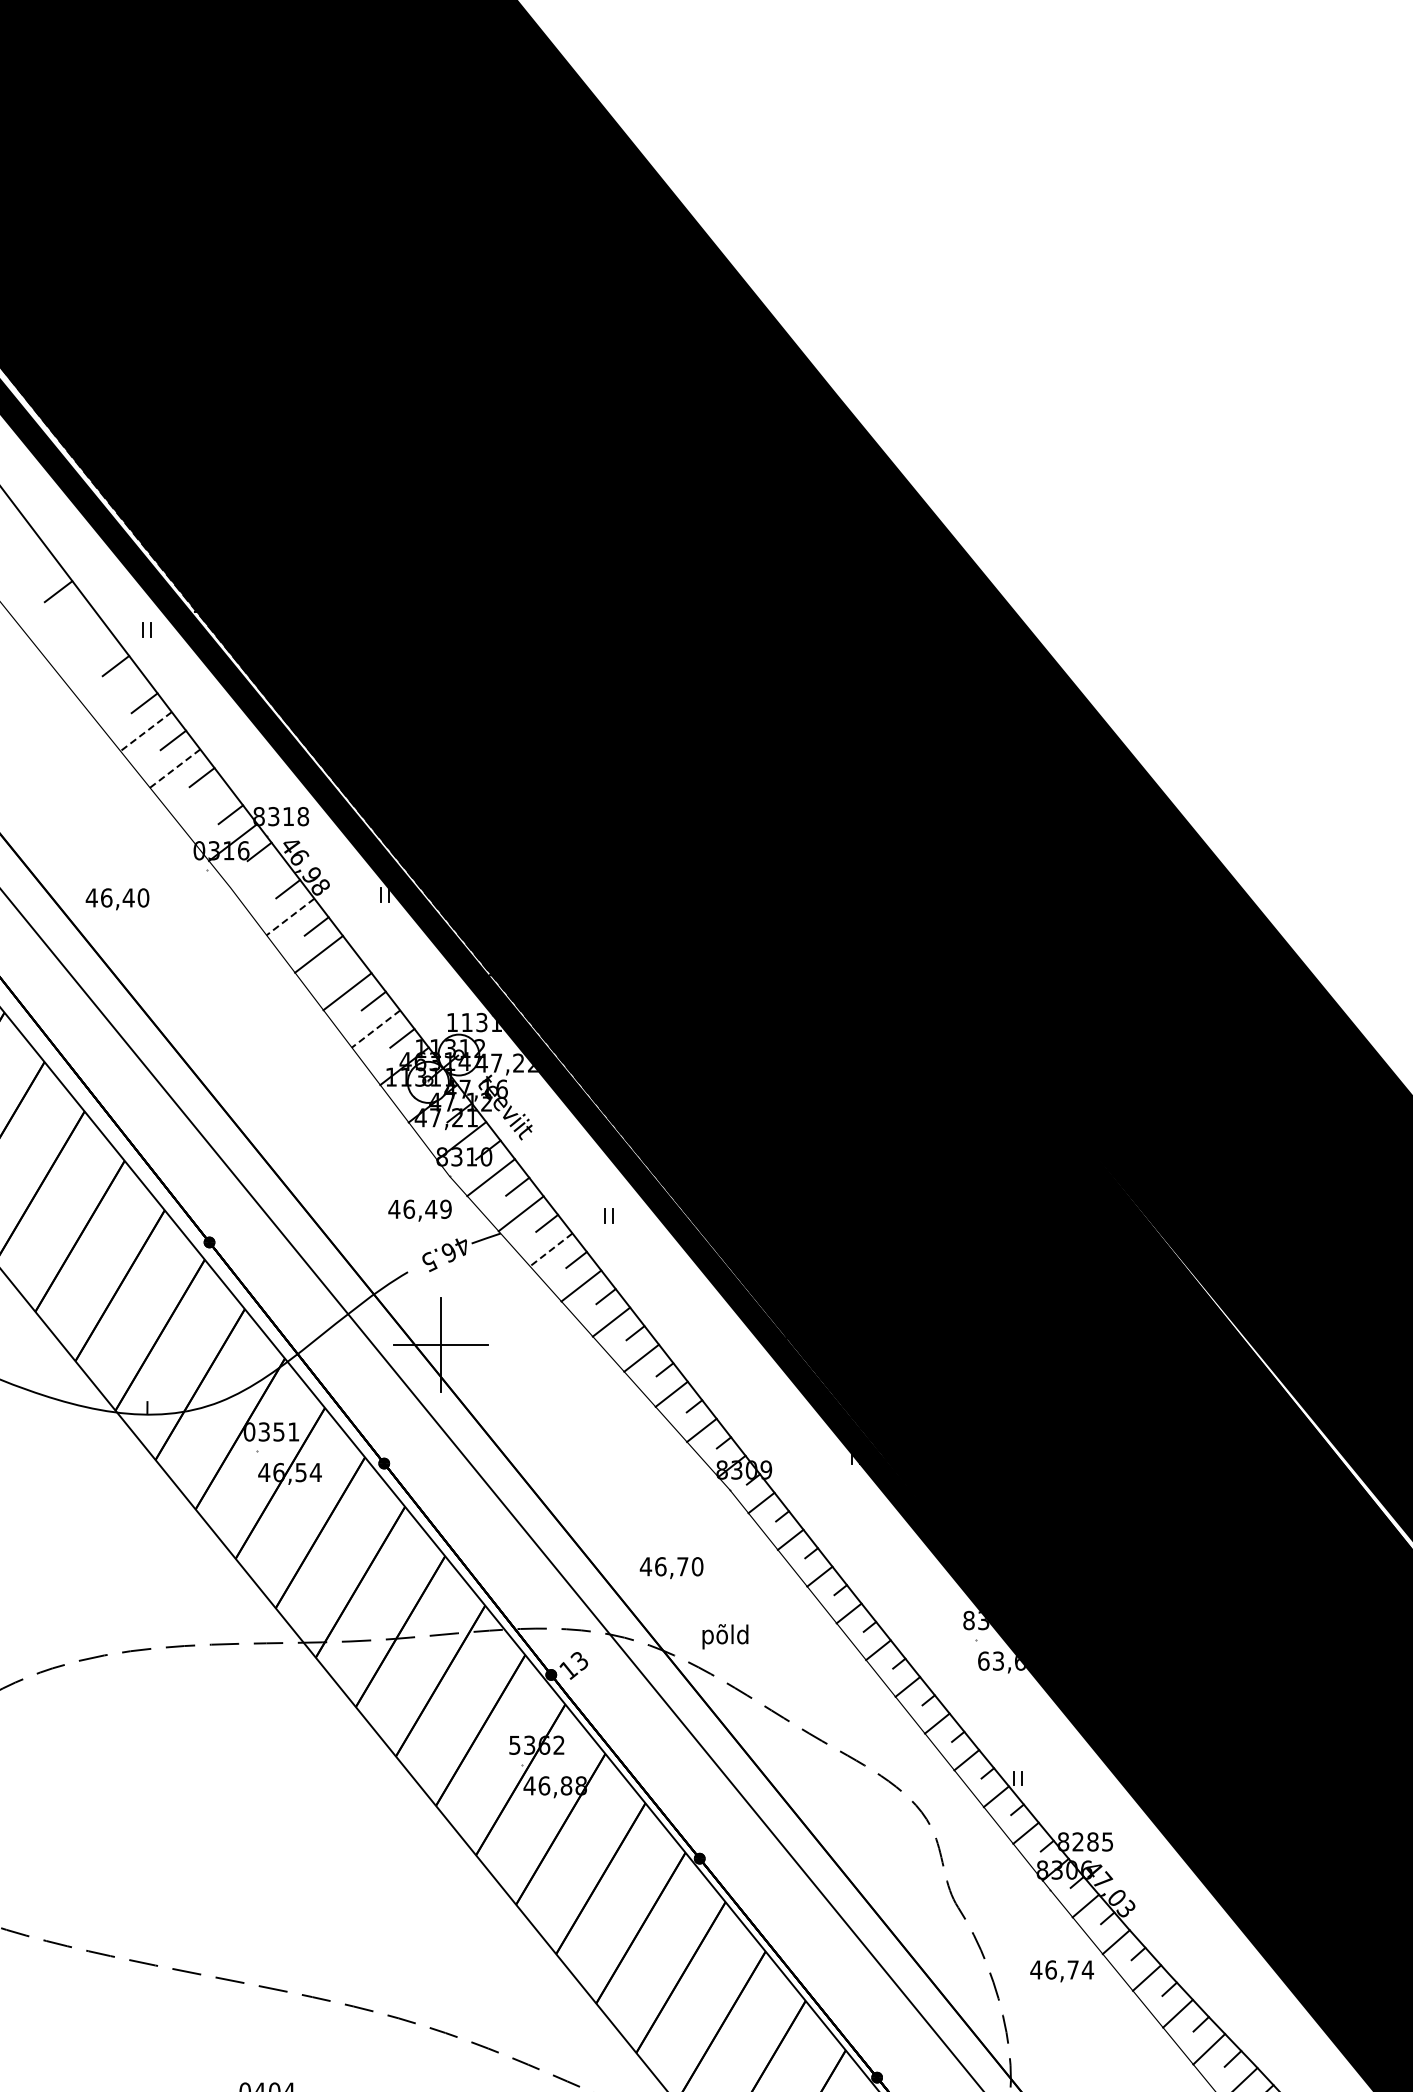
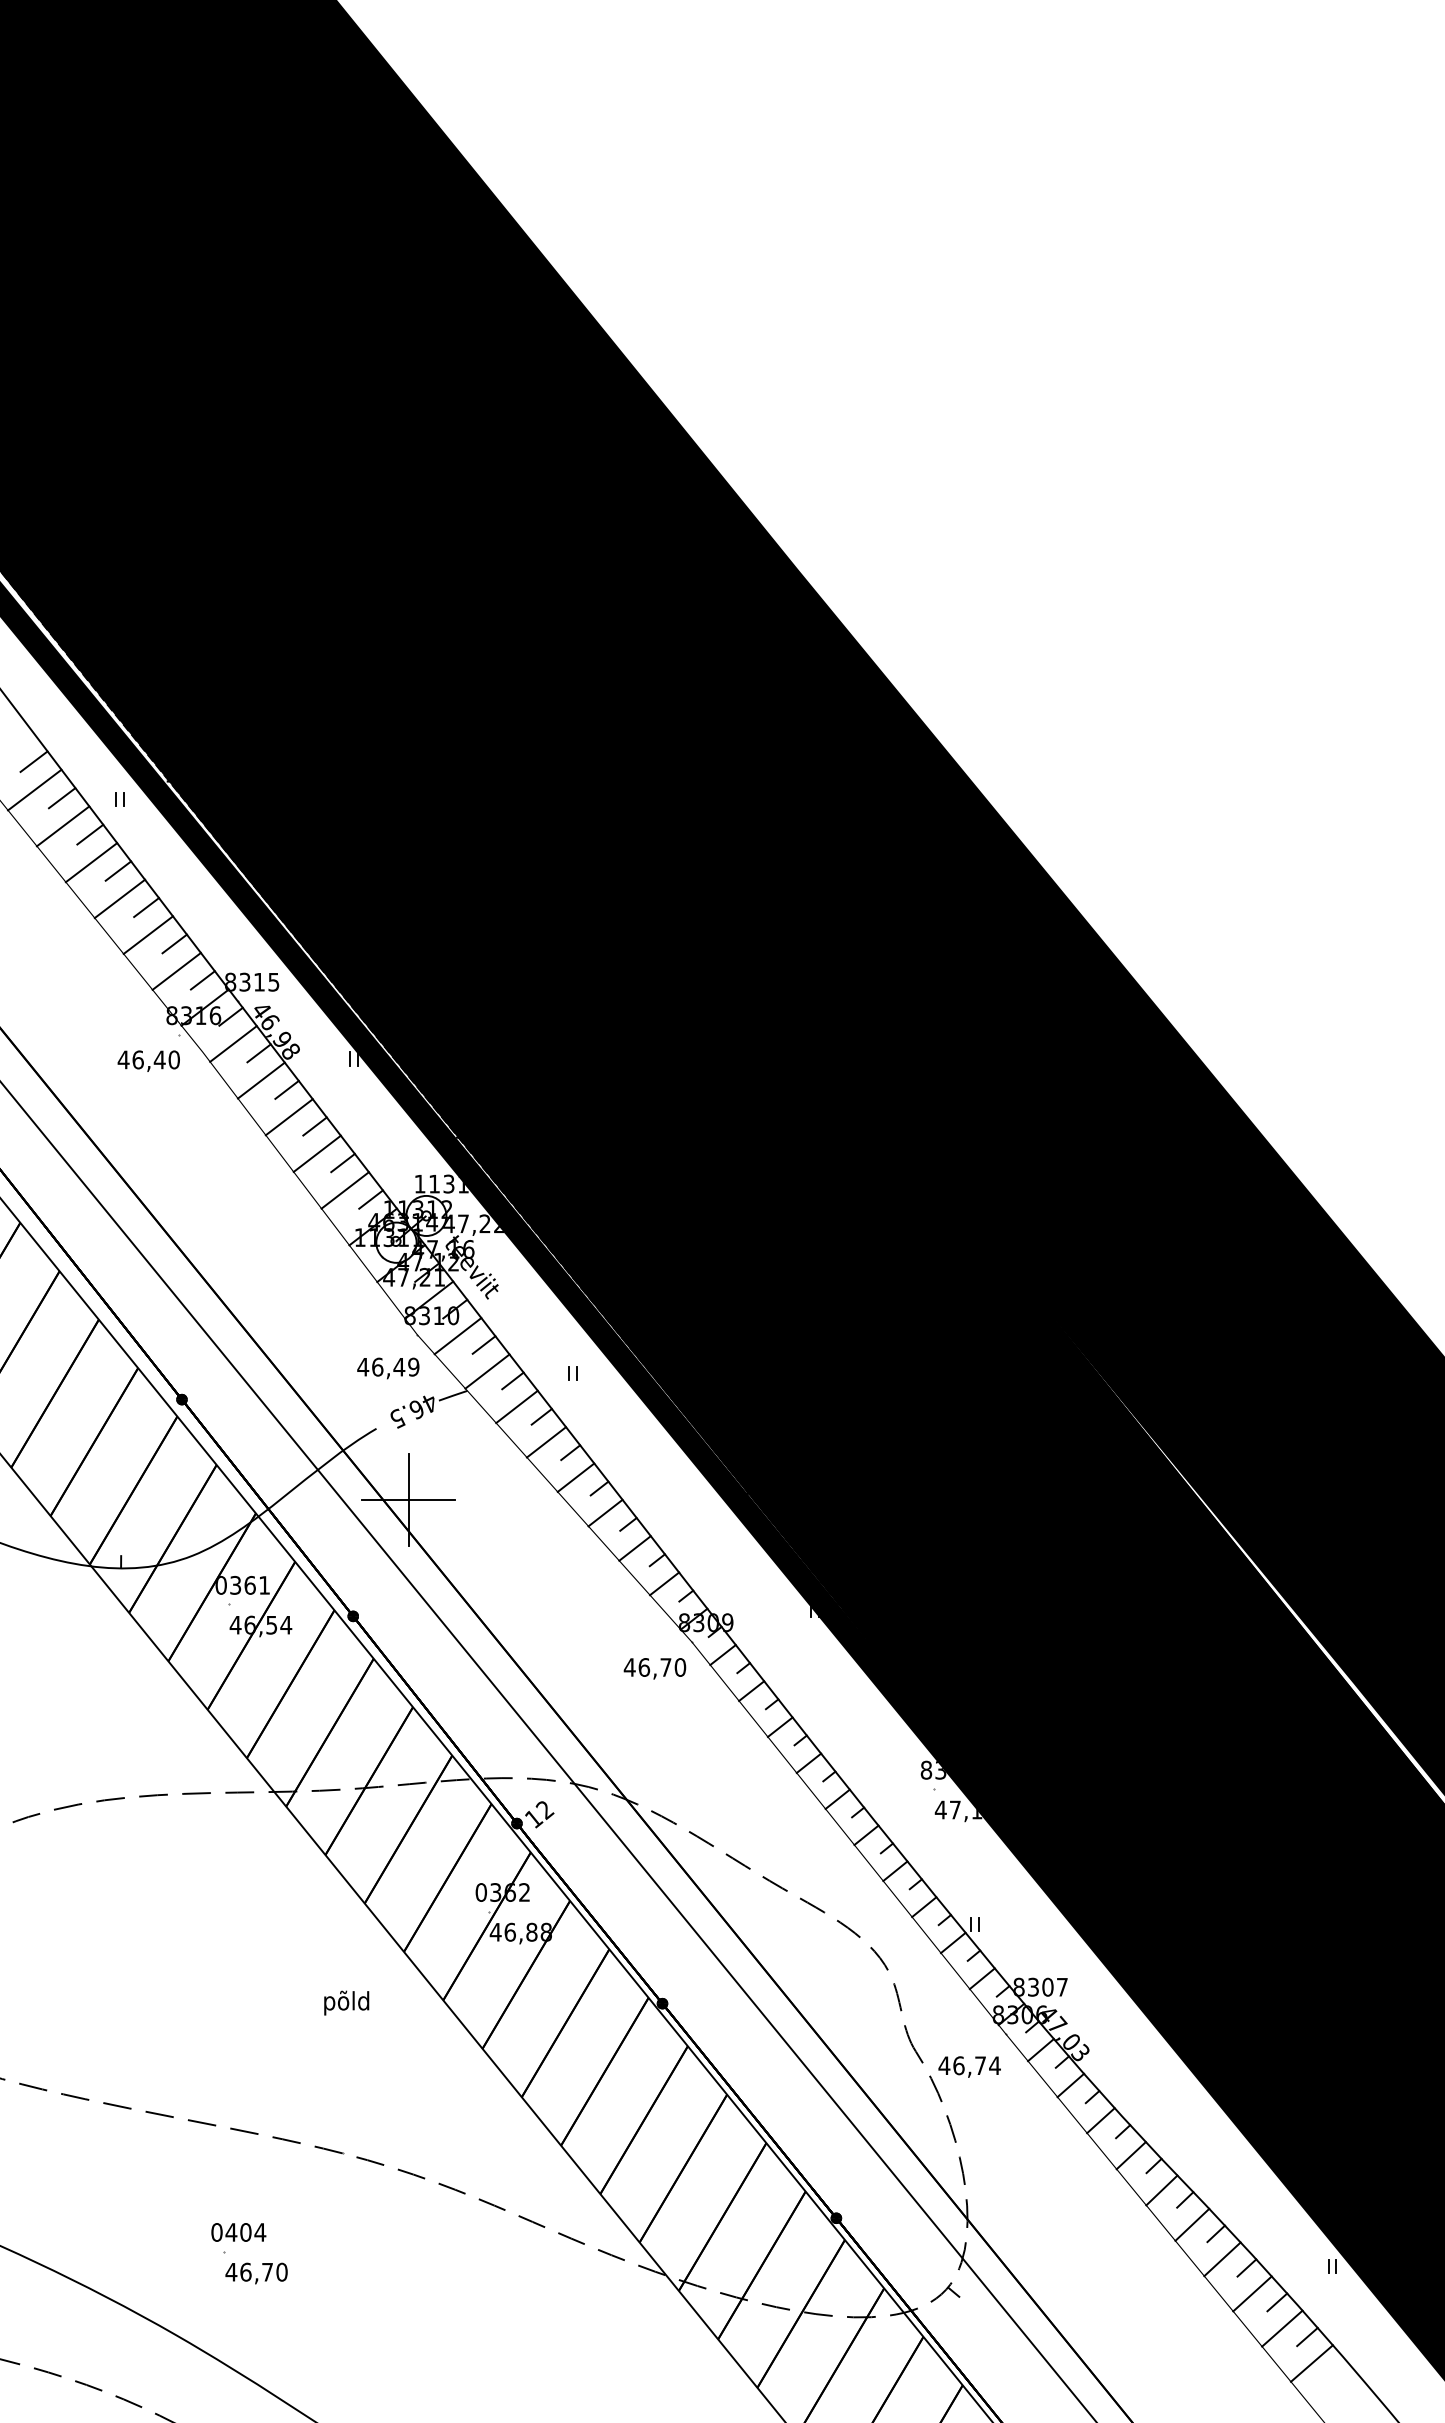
line: (59, 620) -> (34, 789), added
line: (86, 629) -> (61, 798), added
line: (87, 657) -> (62, 826), added
line: (117, 694) -> (91, 862), added
line: (145, 731) -> (119, 898), dashed -> solid
line: (175, 768) -> (148, 935), dashed -> solid
line: (203, 804) -> (176, 970), added
text: (302, 815) -> (273, 981), 318 -> 315
text: (198, 850) -> (171, 1015), 0 -> 8
line: (262, 879) -> (233, 1043), added
text: (117, 898) -> (148, 1060), moved
line: (290, 916) -> (261, 1080), dashed -> solid
line: (344, 963) -> (314, 1126), added
line: (376, 1029) -> (345, 1190), dashed -> solid
line: (550, 1250) -> (516, 1407), dashed -> solid
text: (278, 1431) -> (249, 1584), 351 -> 361
text: (671, 1567) -> (654, 1668), moved
text: (725, 1636) -> (346, 2002), moved
text: (1001, 1660) -> (958, 1809), 63,65 -> 47,15
text: (579, 1661) -> (544, 1810), 13 -> 12
text: (514, 1745) -> (480, 1892), 5 -> 0
text: (1092, 1842) -> (1047, 1987), 285 -> 307
text: (1061, 1970) -> (969, 2066), moved

